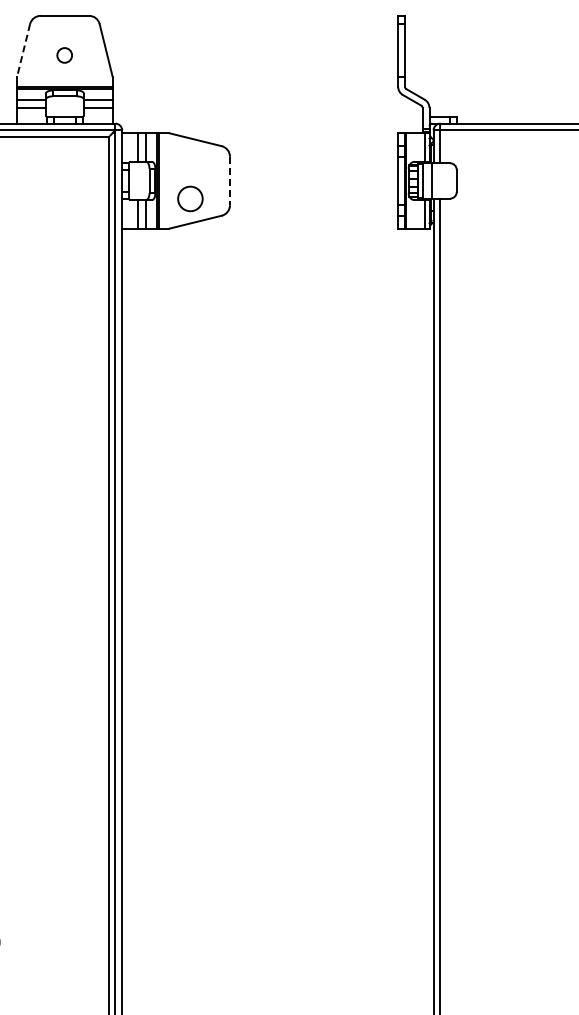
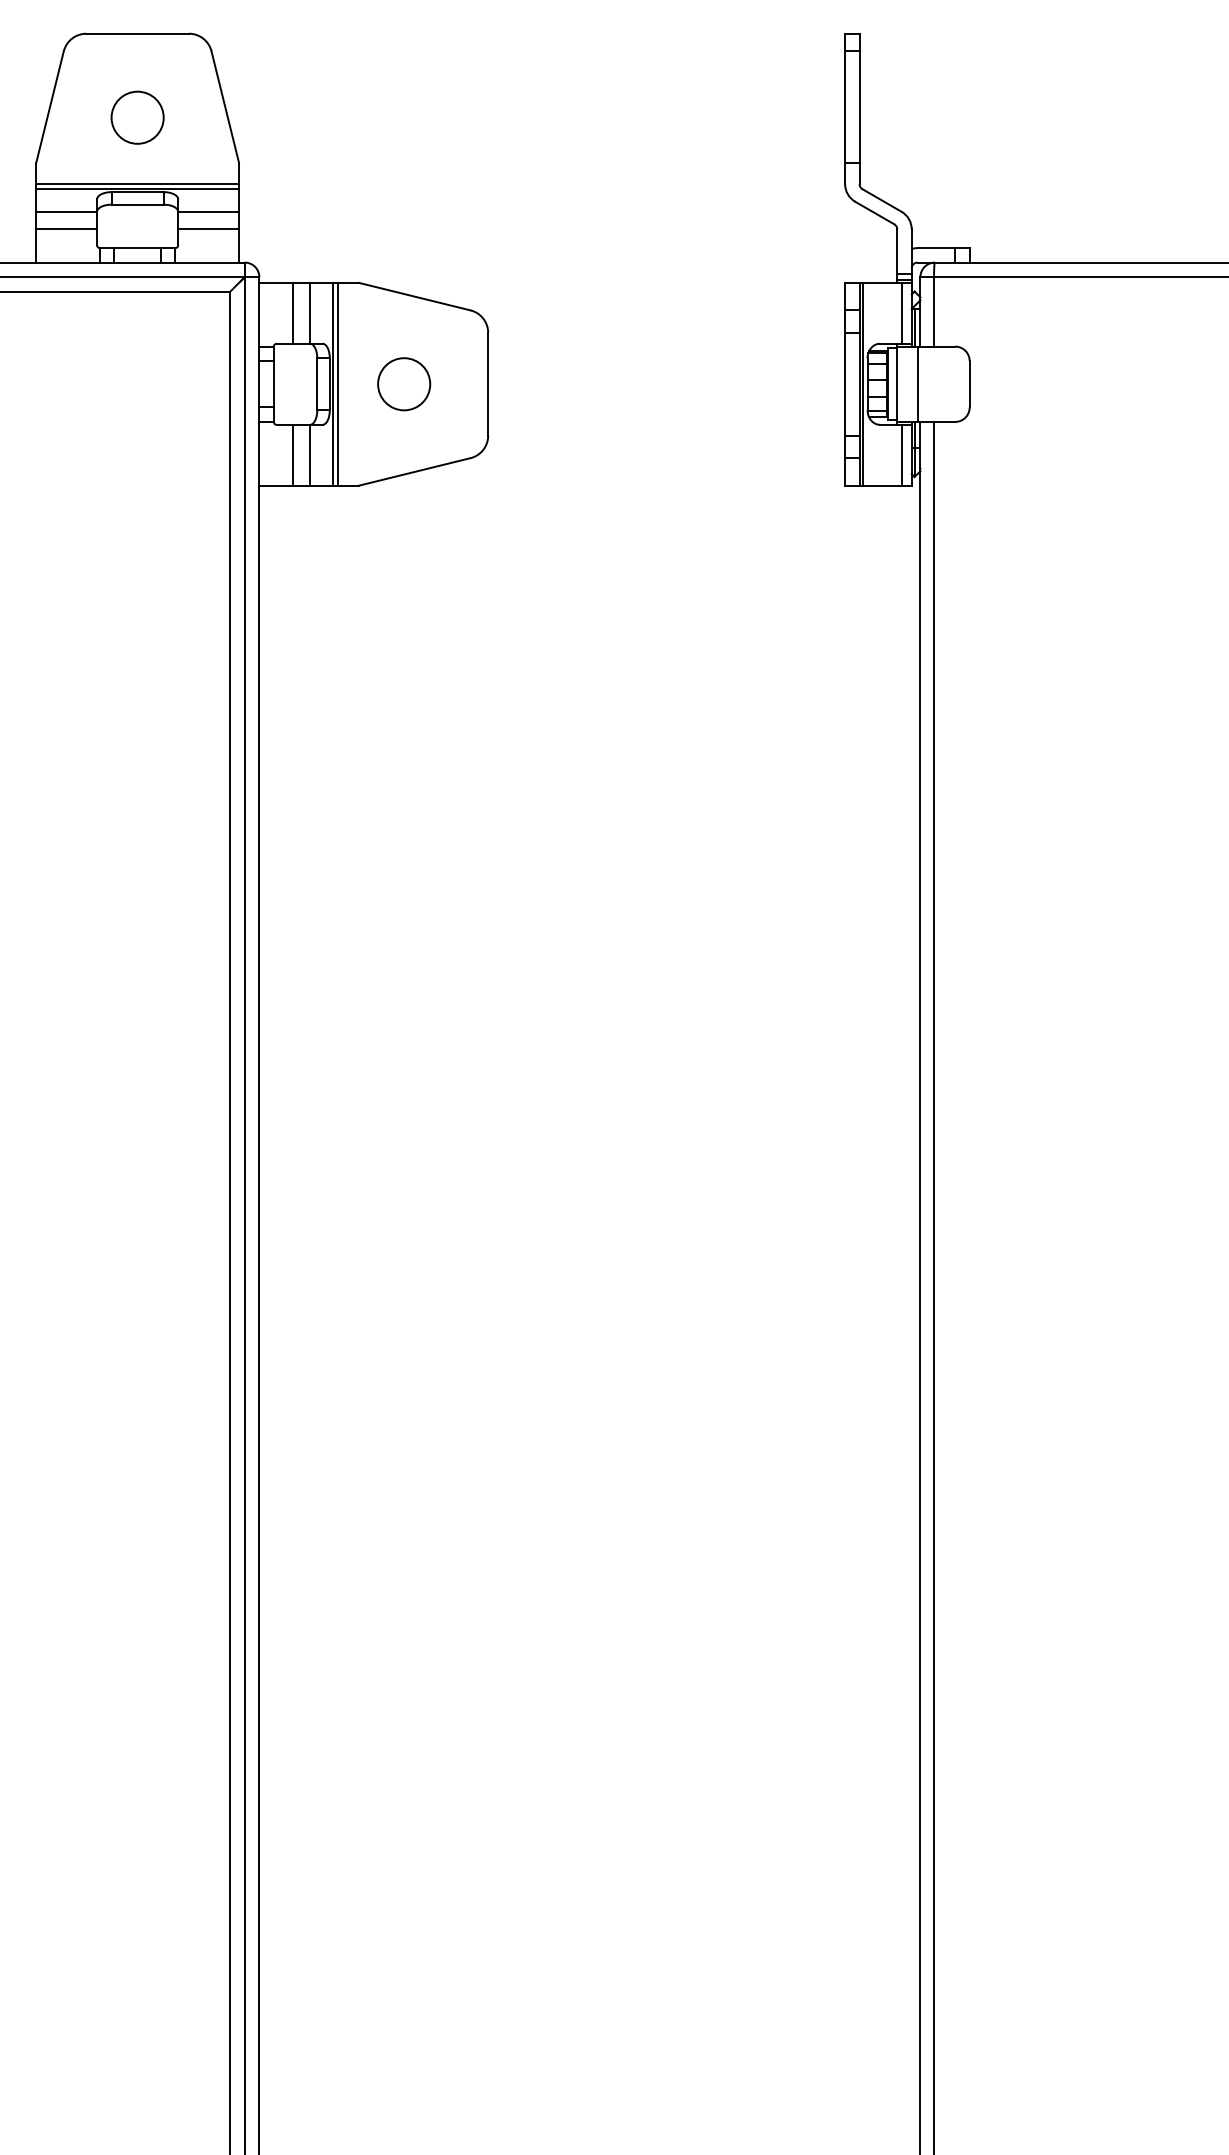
line: (23, 50) -> (49, 107), dashed -> solid
circle: (64, 55) -> (136, 117), size x1.67
line: (230, 181) -> (489, 385), dashed -> solid
circle: (190, 198) -> (404, 383), moved

